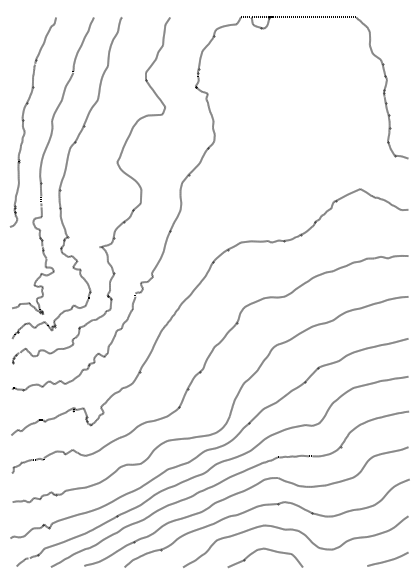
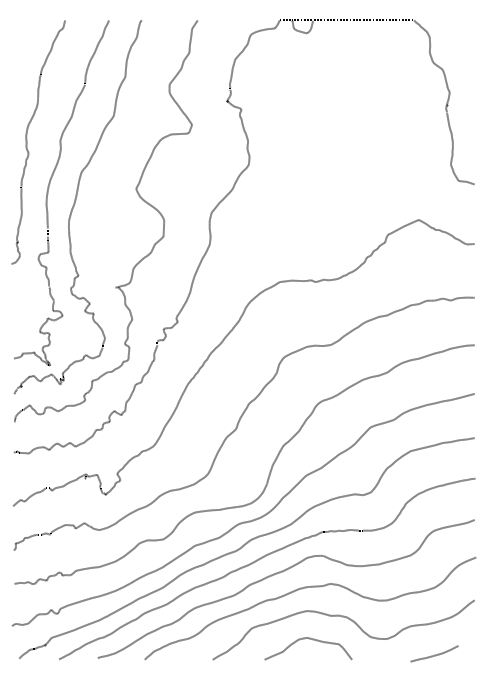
curve: (388, 559) -> (435, 654), moved

